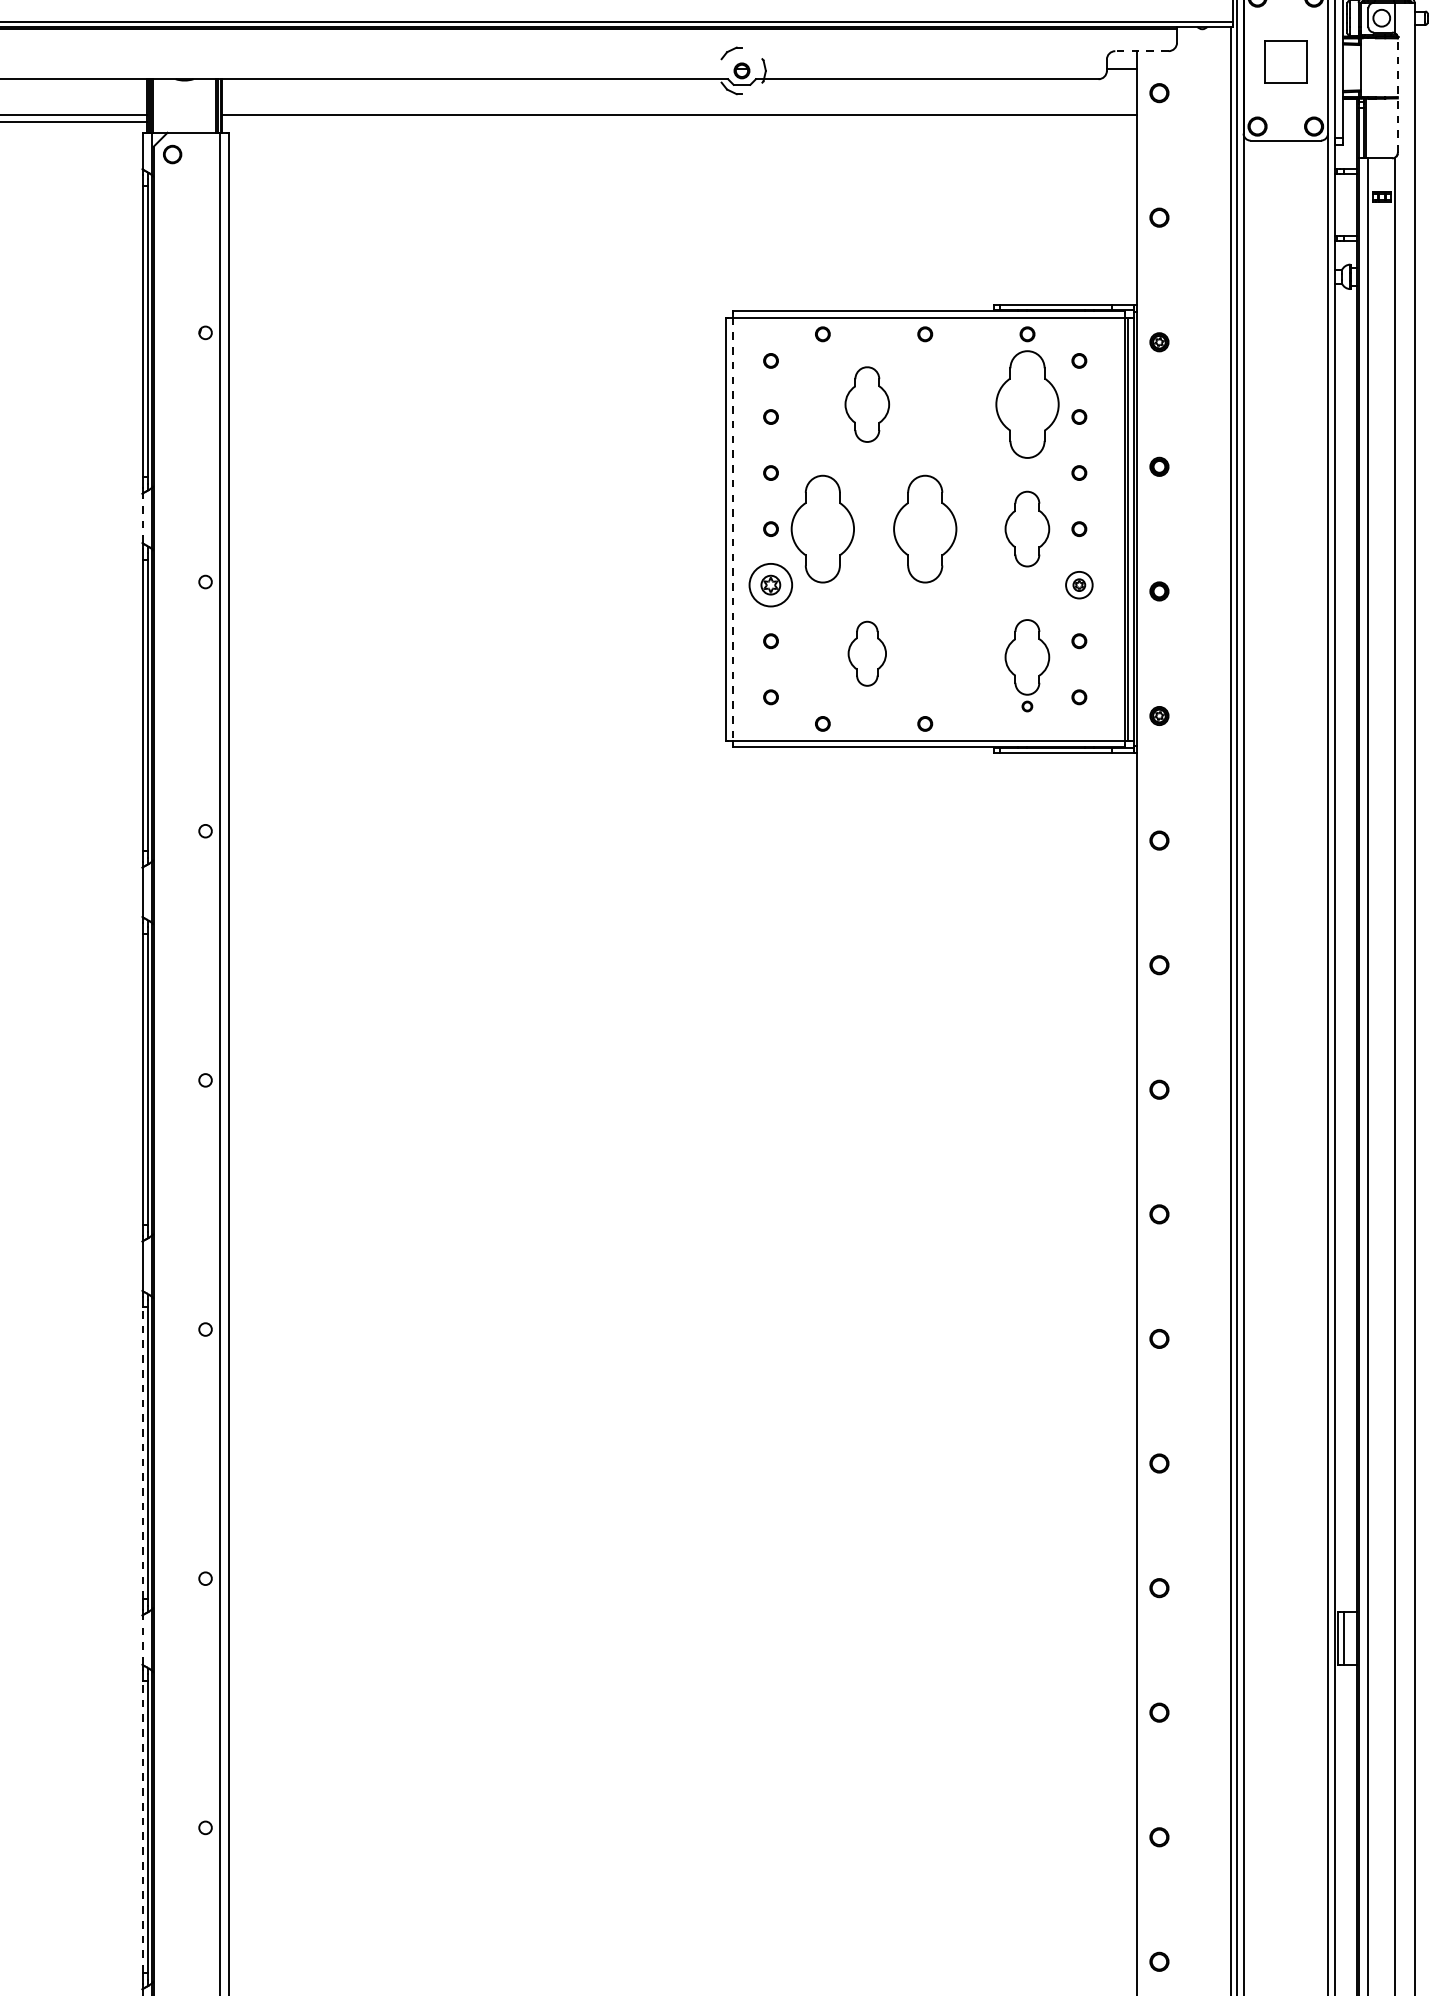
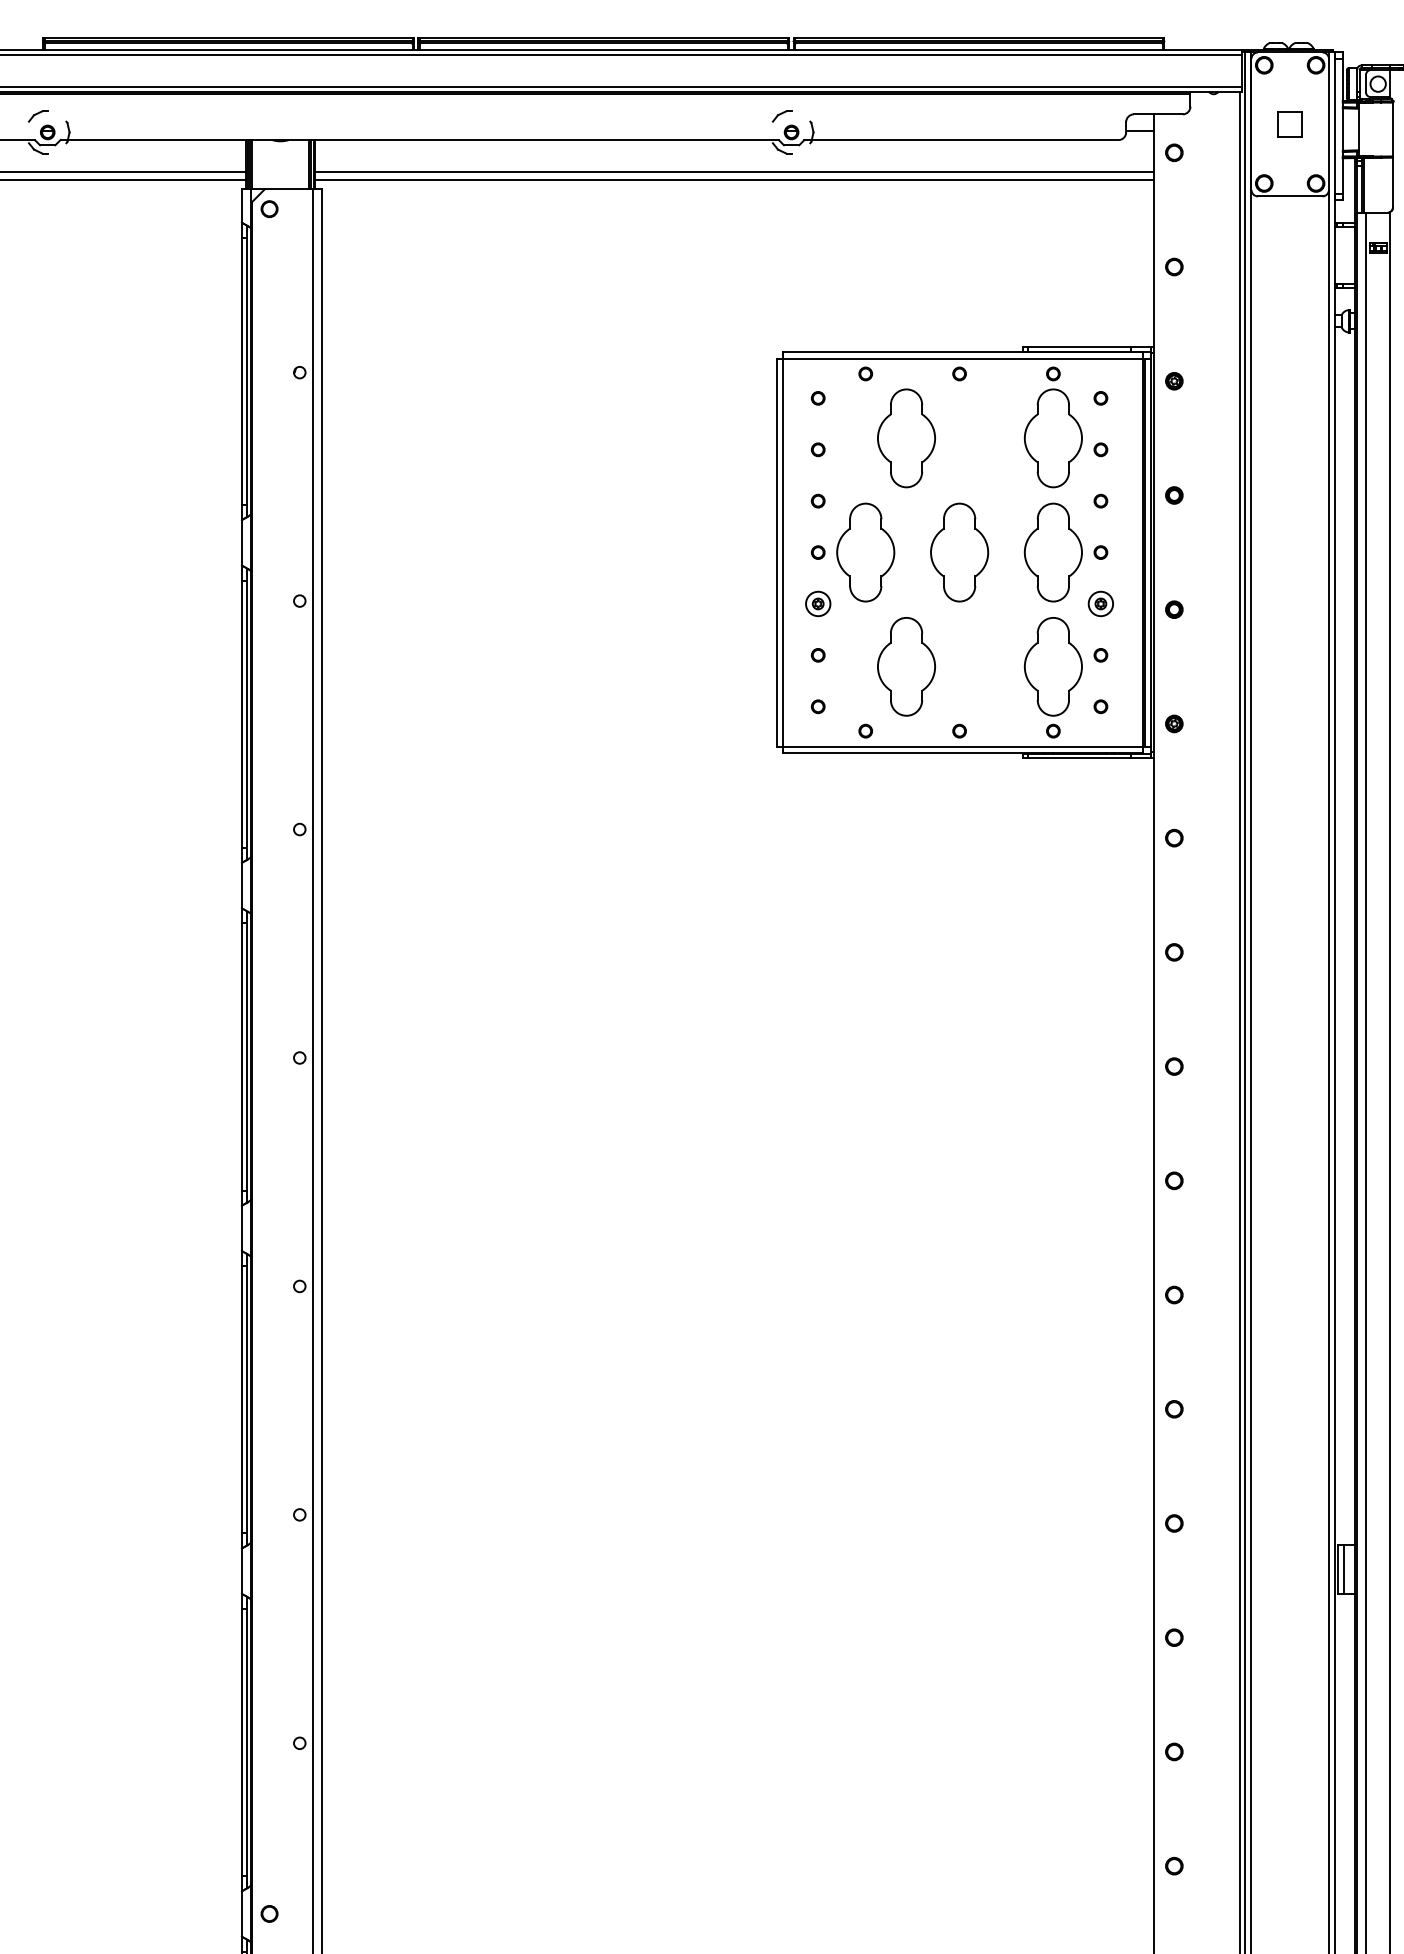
line: (1141, 51) -> (1157, 114), dashed -> solid
part: (1285, 62) -> (1289, 124), size x0.62
line: (1397, 94) -> (1392, 154), dashed -> solid
line: (678, 122) -> (733, 179), added
part: (867, 404) -> (906, 438), size x1.43
line: (141, 518) -> (241, 542), dashed -> solid
part: (1026, 529) -> (1052, 552), size x1.43
line: (733, 530) -> (783, 553), dashed -> solid
part: (771, 584) -> (818, 603), size x0.62
part: (867, 653) -> (906, 666), size x1.67
part: (1026, 665) -> (1052, 677), size x1.43
line: (141, 1452) -> (241, 1399), dashed -> solid
line: (141, 1640) -> (241, 1571), dashed -> solid
line: (141, 1826) -> (241, 1742), dashed -> solid

